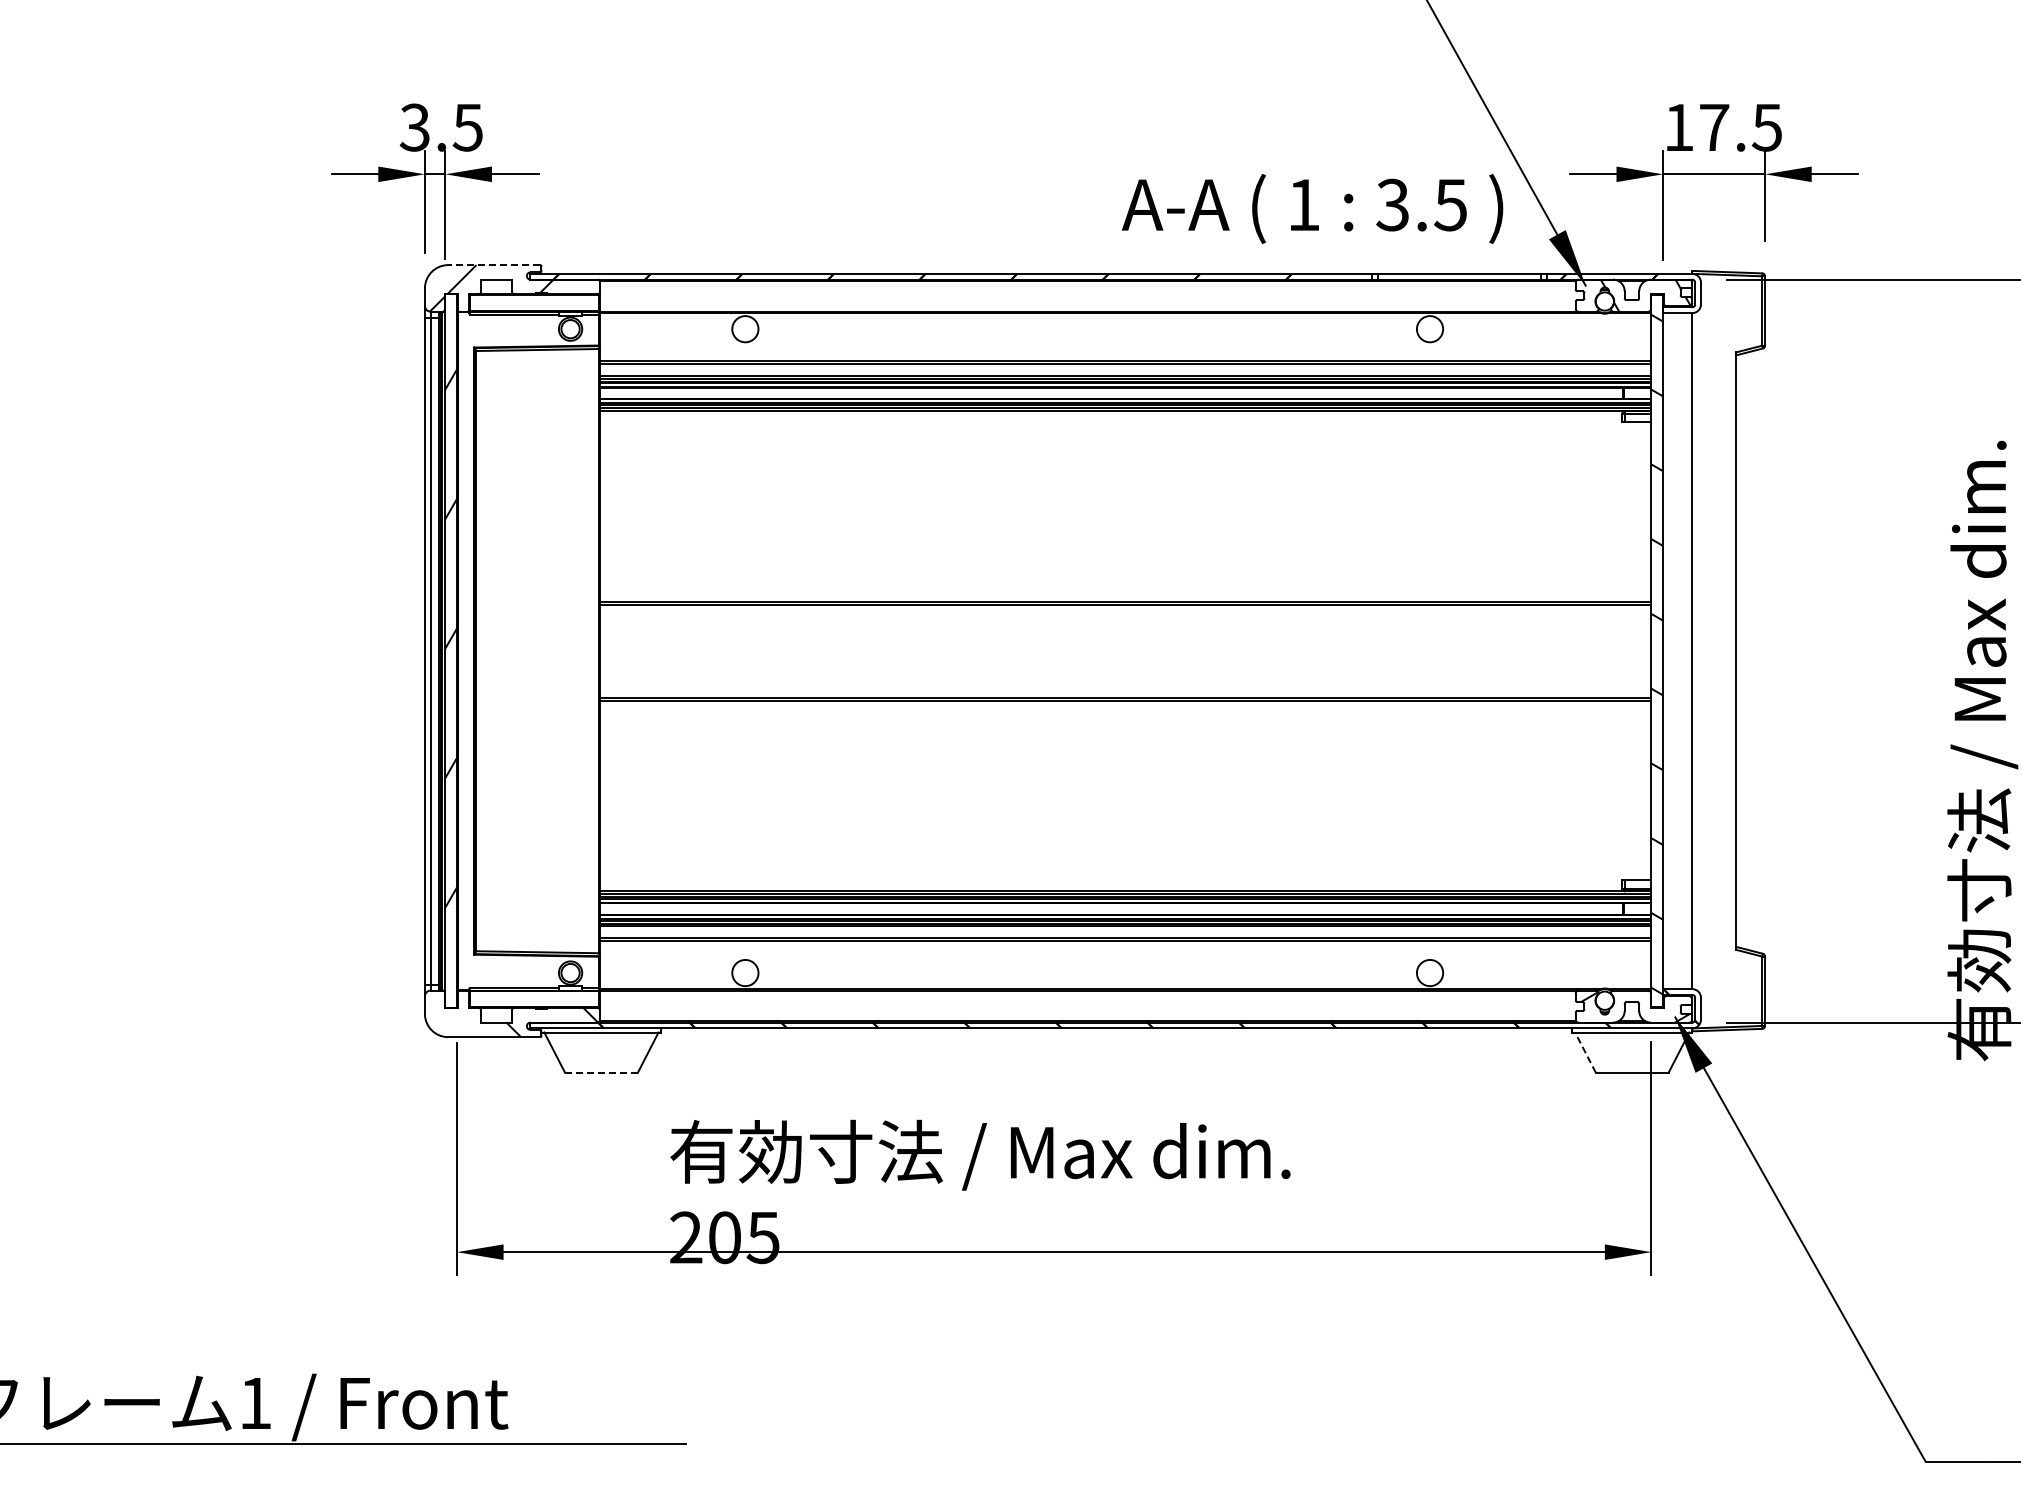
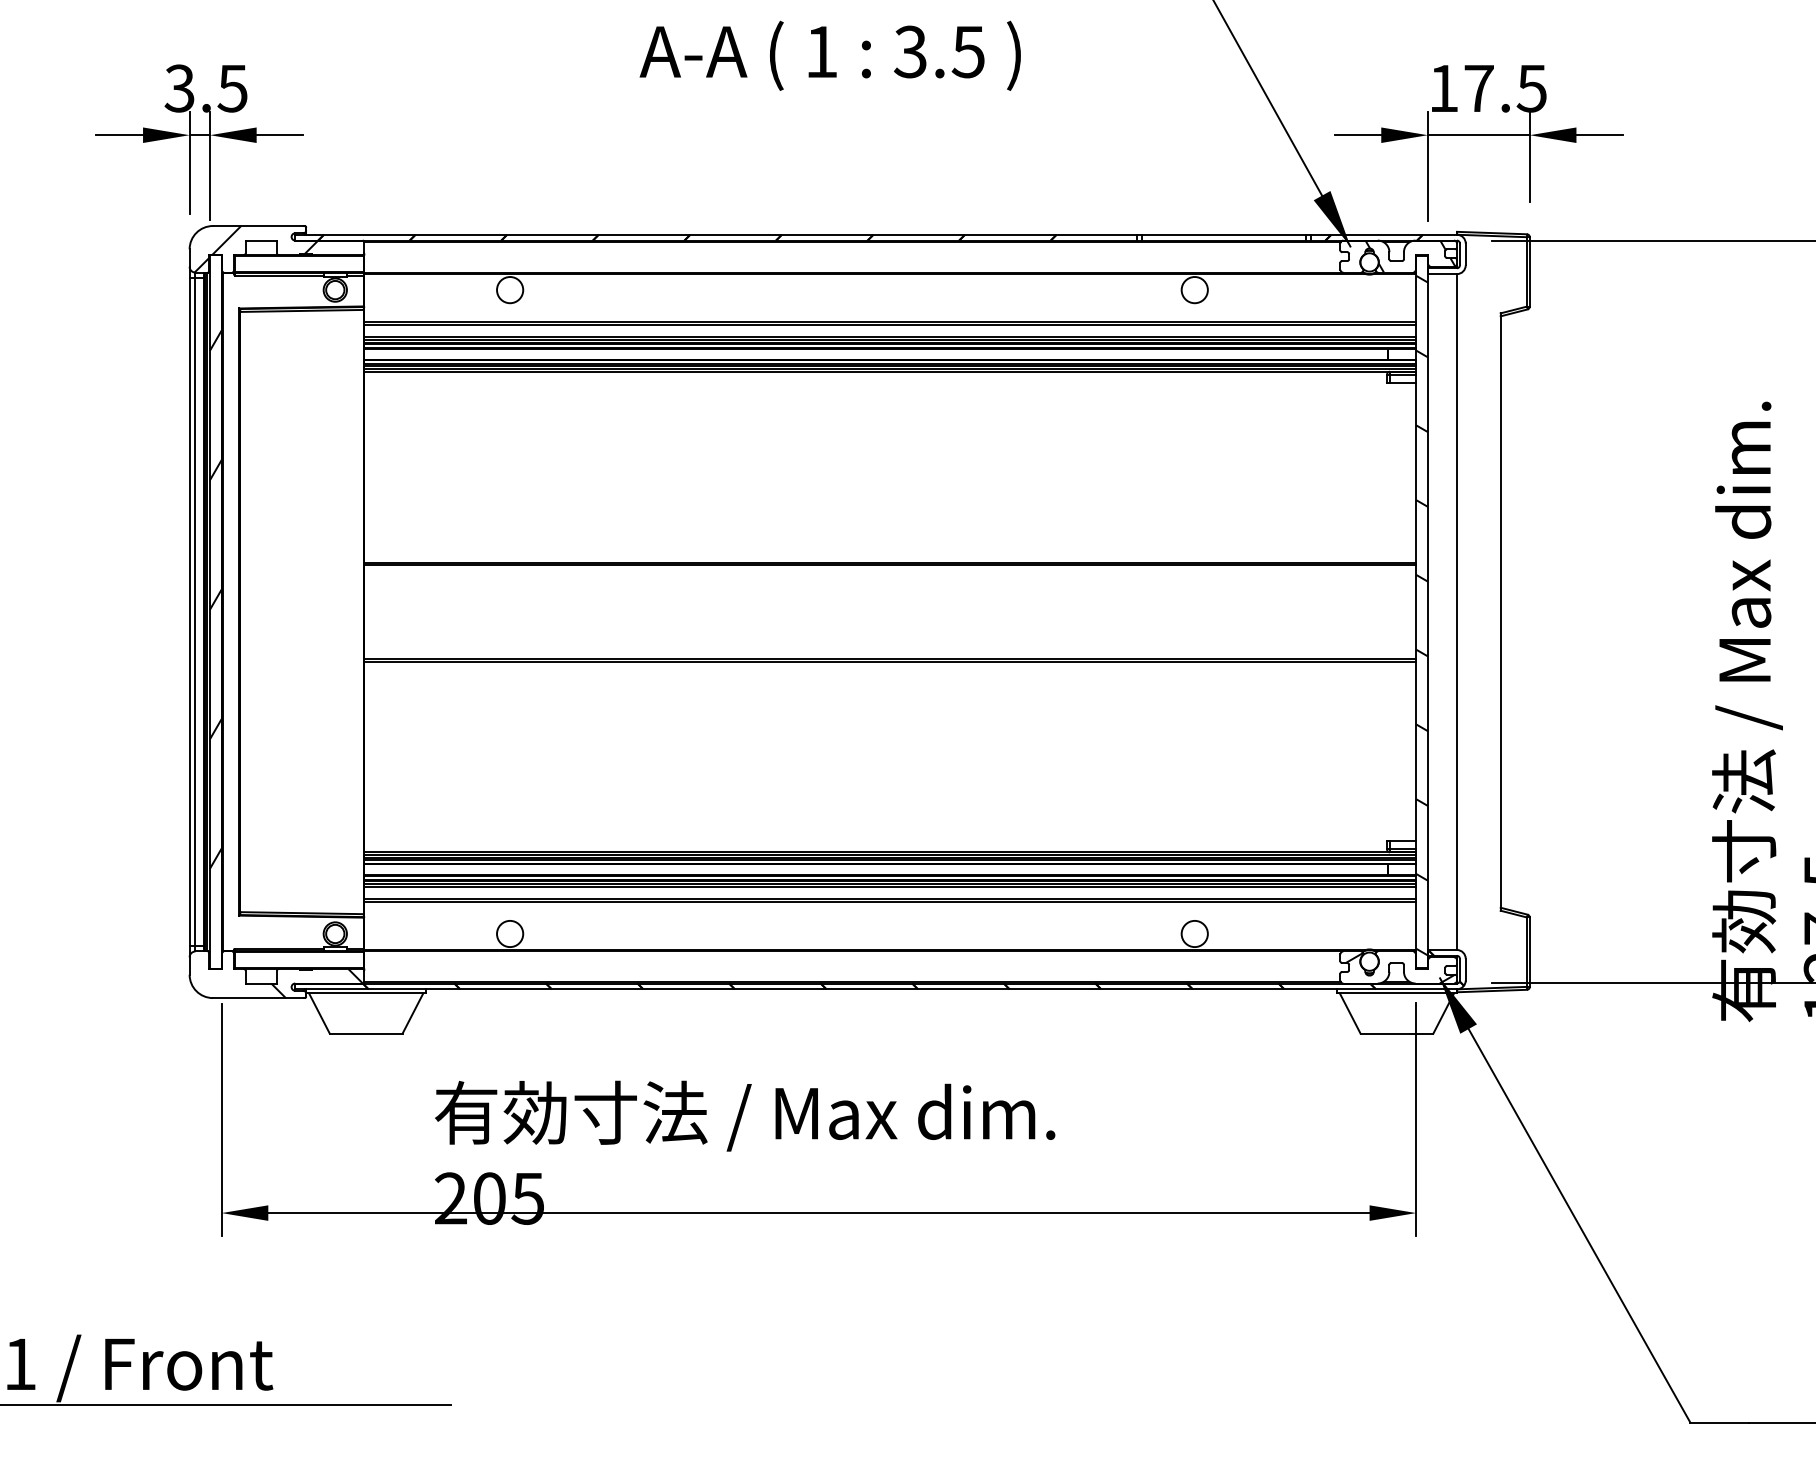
text: (1312, 208) -> (830, 55), moved
line: (493, 265) -> (258, 226), dashed -> solid
line: (1585, 1052) -> (1350, 1013), dashed -> solid
line: (601, 1072) -> (366, 1033), dashed -> solid

